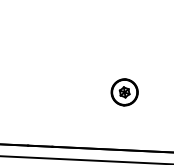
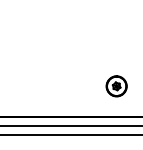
part: (124, 92) -> (116, 86), moved

